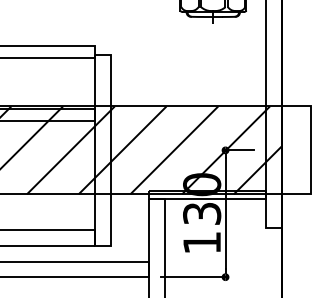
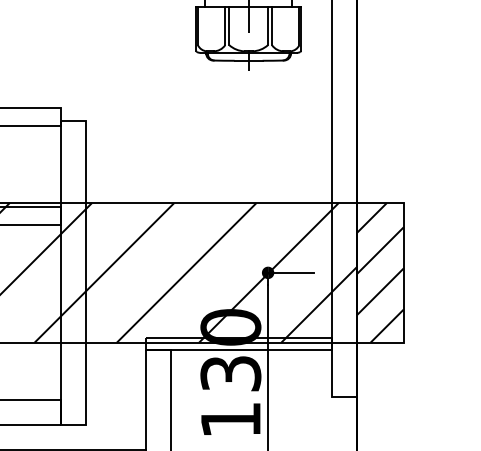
hatch: (295, 150) -> (379, 273), added

